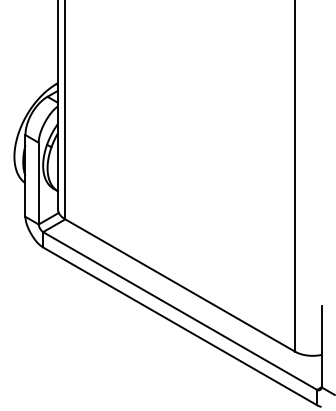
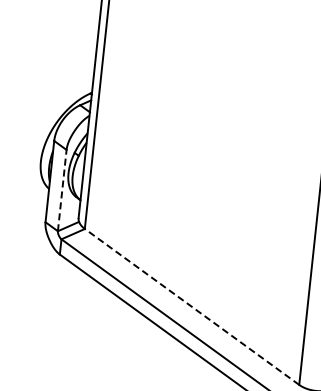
line: (38, 183) -> (62, 190), solid -> dashed
line: (180, 285) -> (192, 306), solid -> dashed

